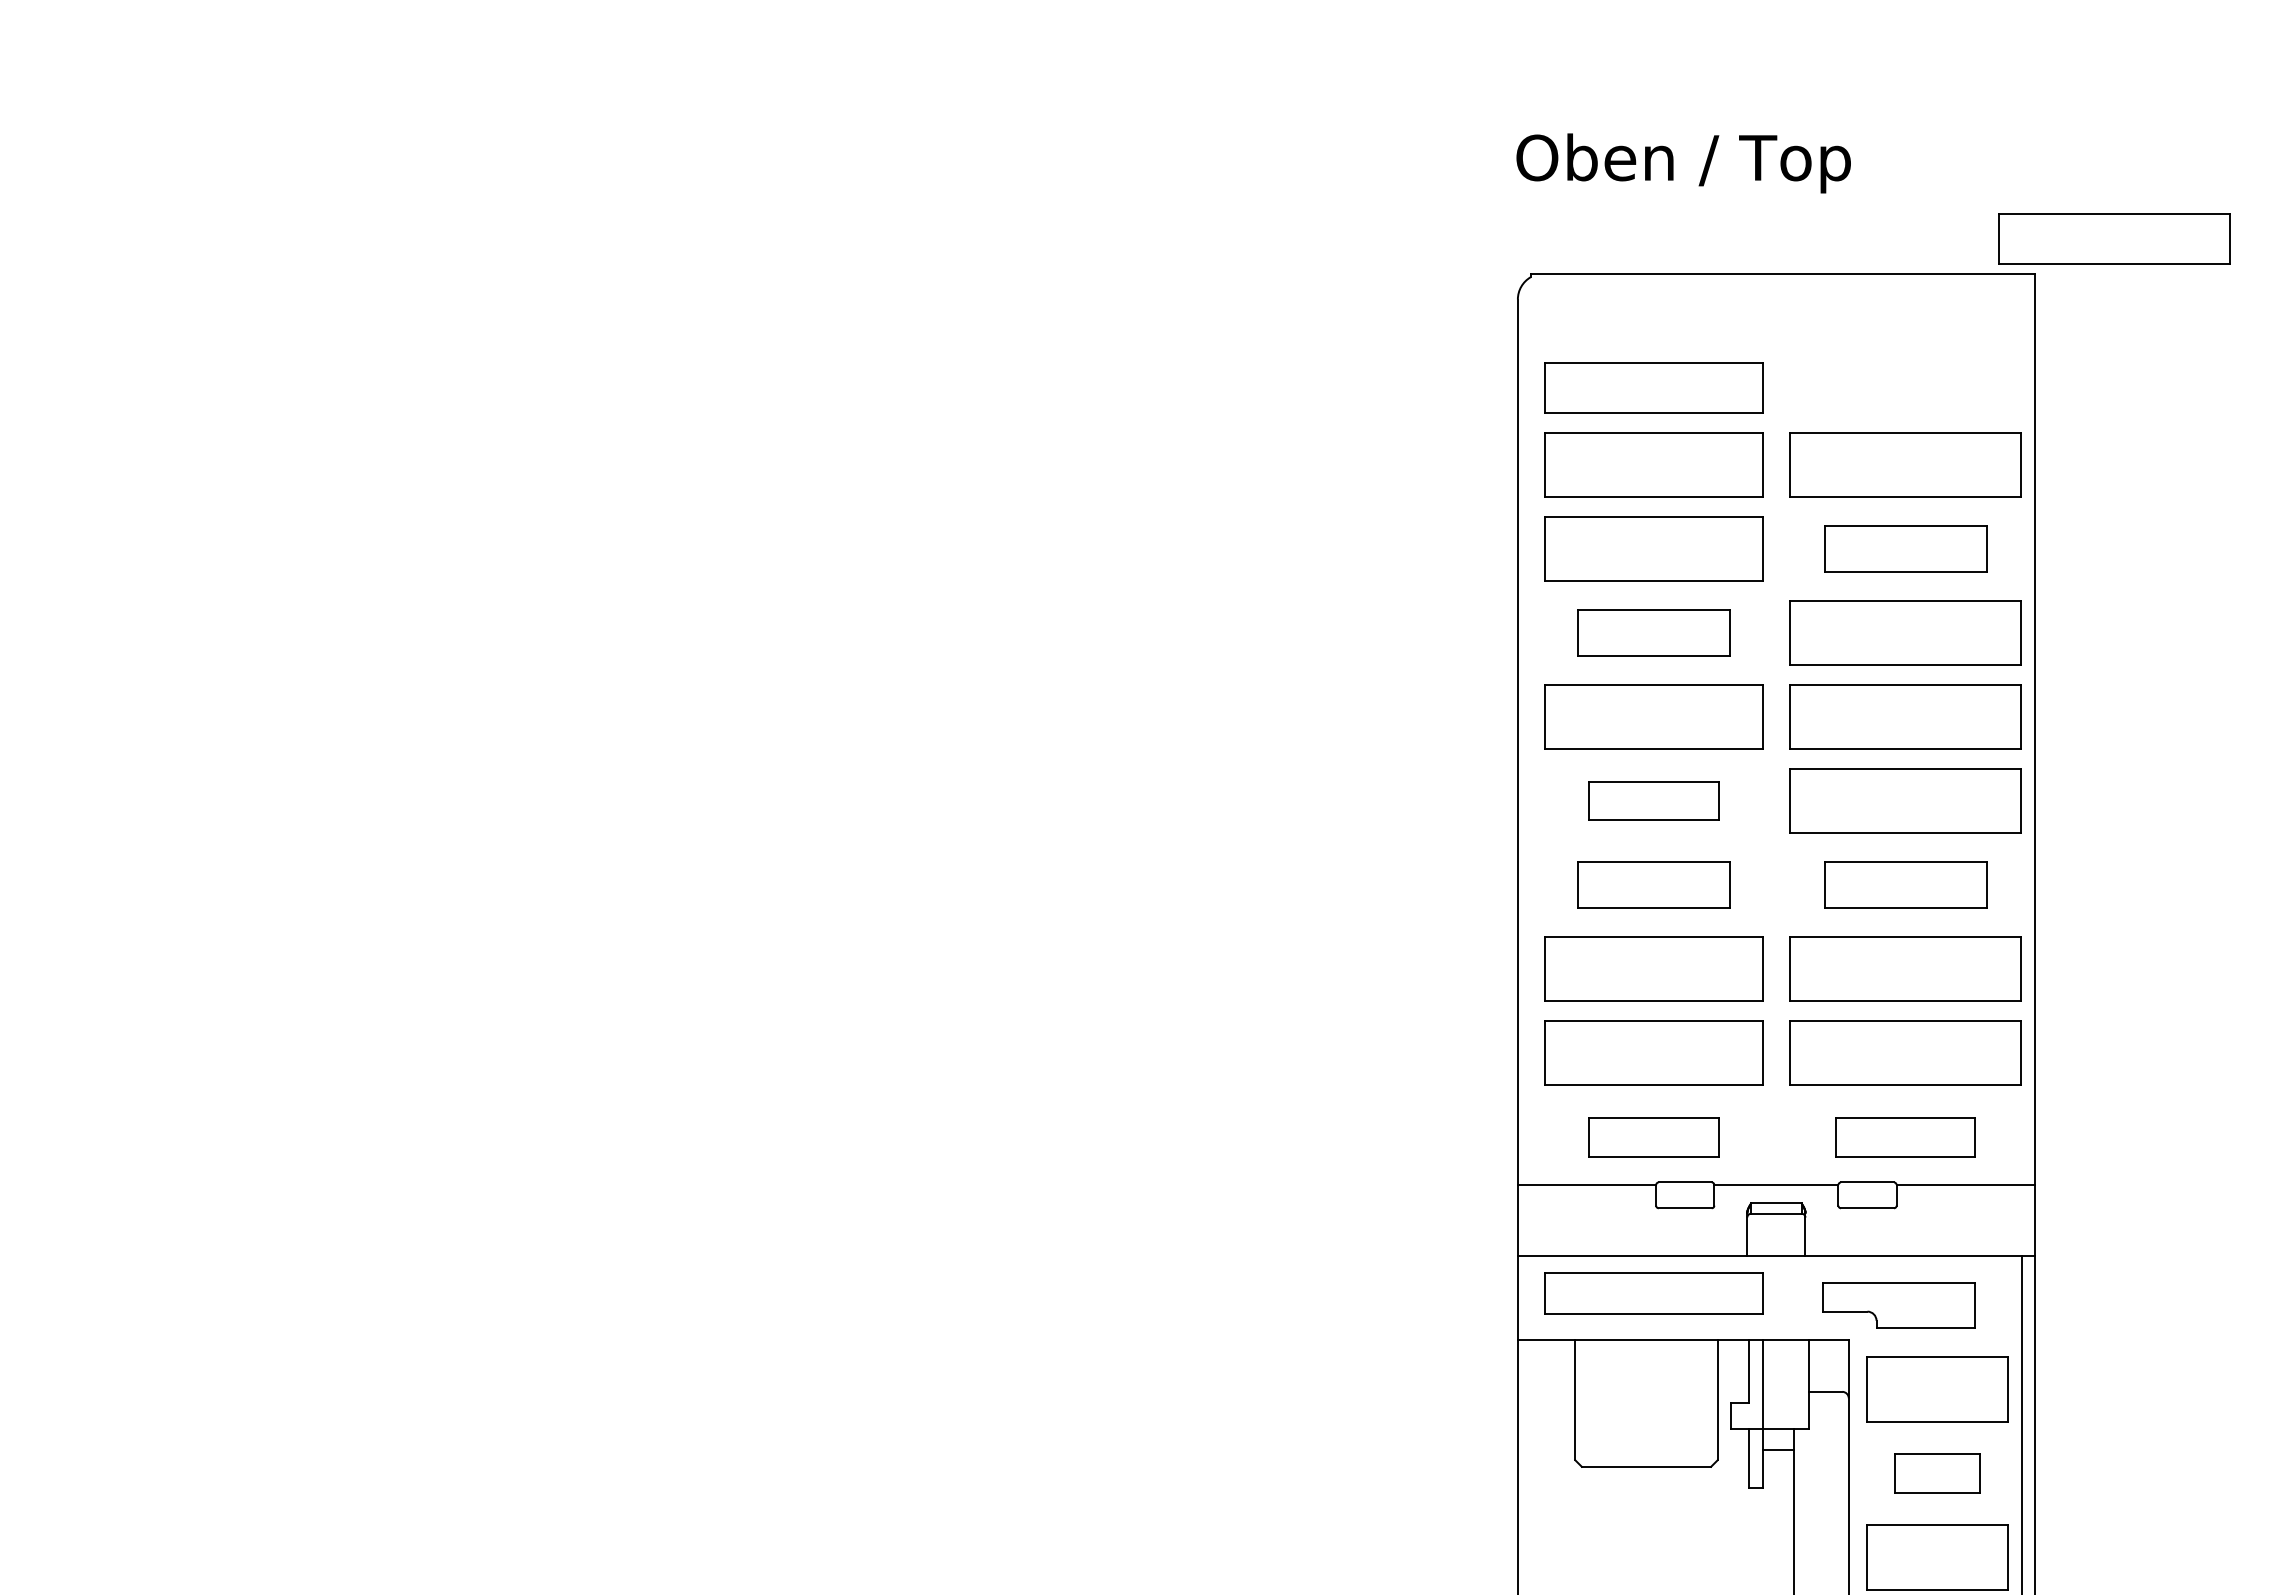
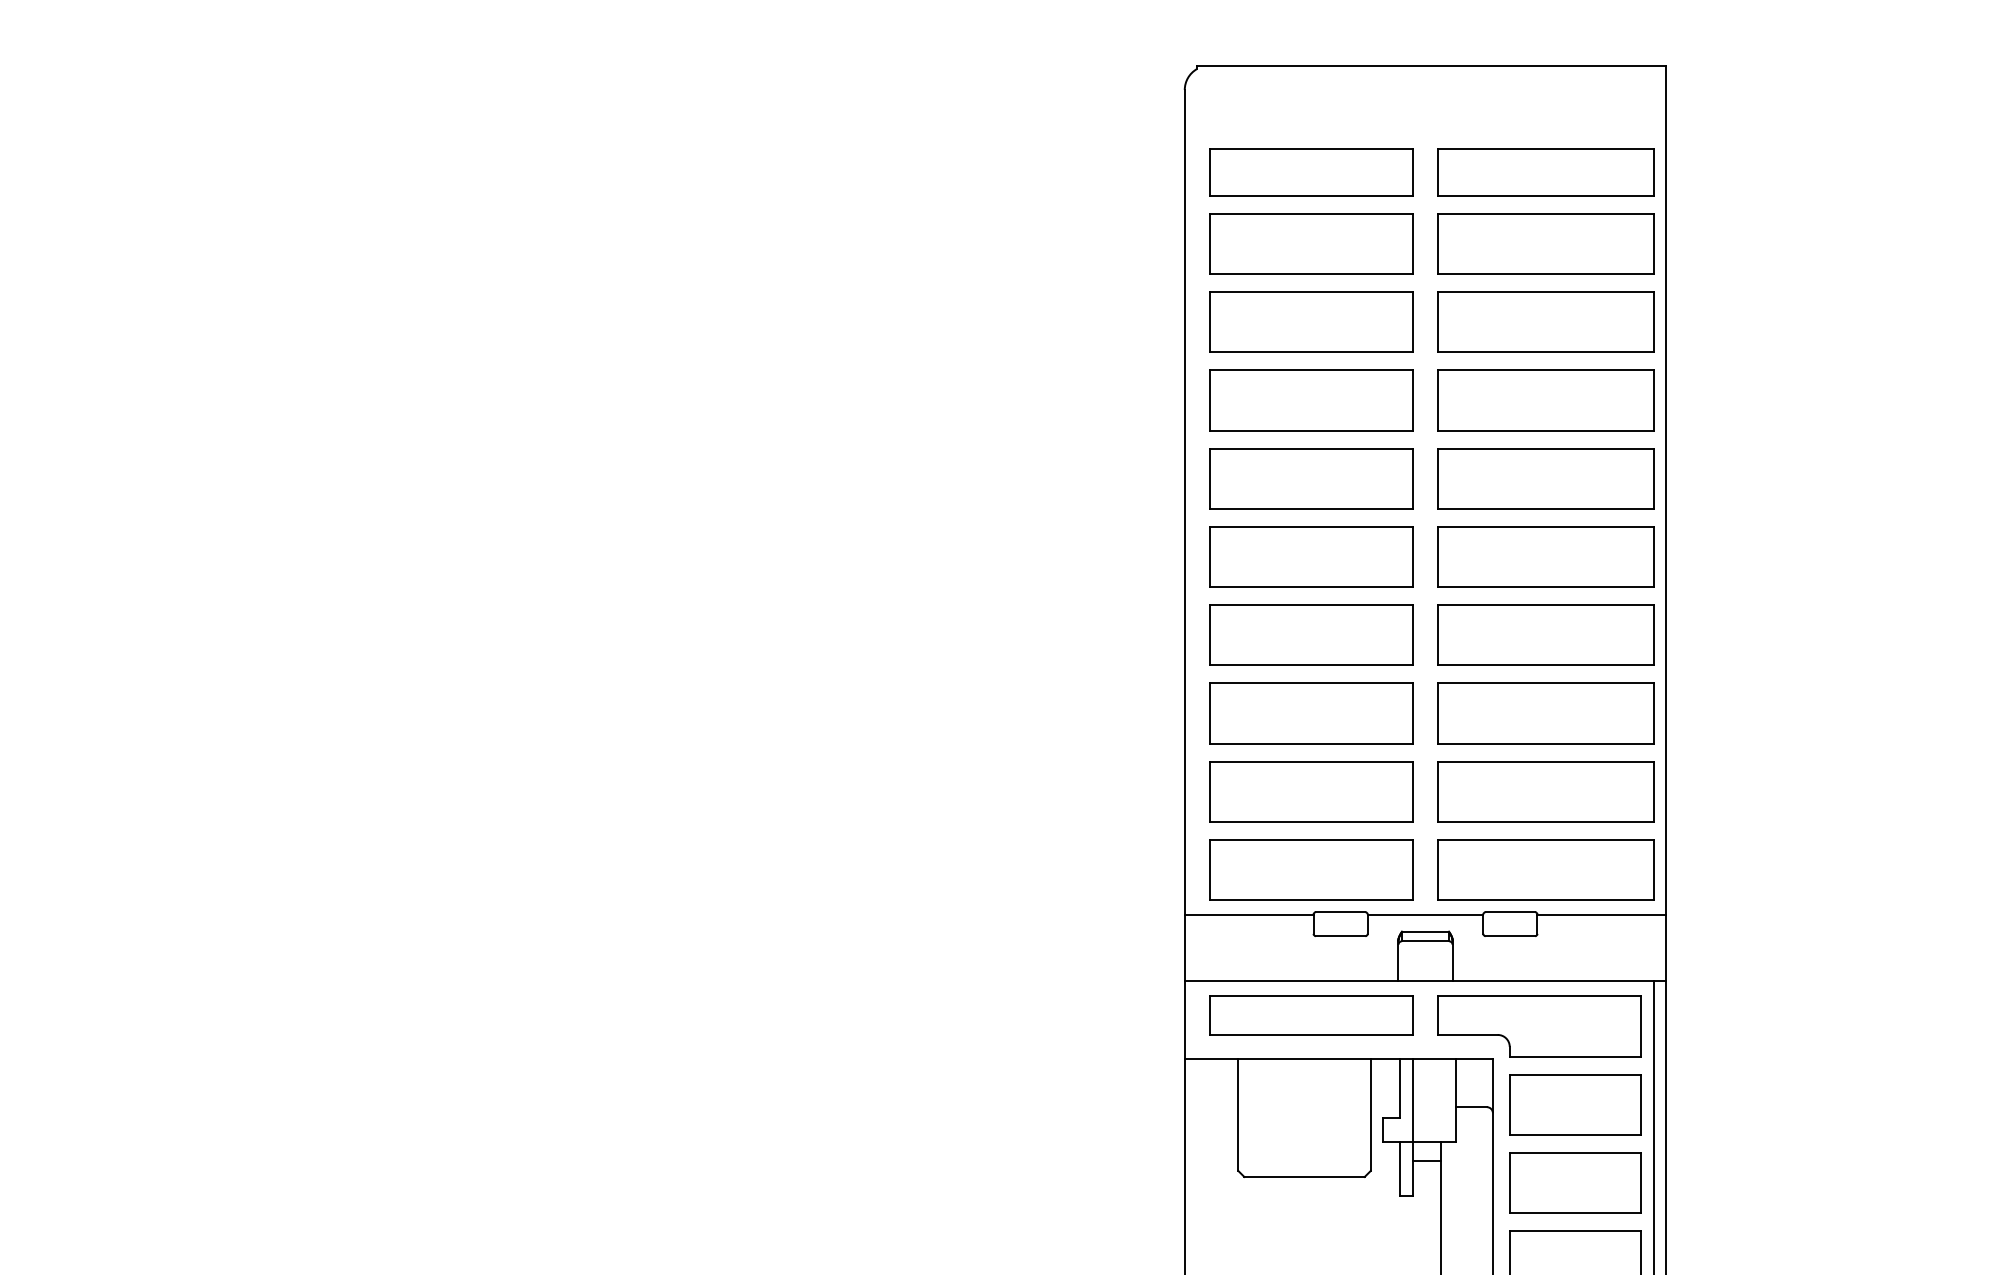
part: (2114, 238) -> (1545, 171), moved
part: (1905, 548) -> (1545, 321), size x1.43
part: (1653, 632) -> (1311, 400), size x1.43
part: (1653, 800) -> (1311, 556), size x1.67
part: (1653, 884) -> (1311, 634), size x1.43
part: (1905, 884) -> (1545, 634), size x1.43
part: (1653, 1137) -> (1311, 870), size x1.67
part: (1905, 1137) -> (1545, 870), size x1.67
part: (1898, 1305) -> (1539, 1026), size x1.43
part: (1937, 1473) -> (1575, 1183), size x1.67

